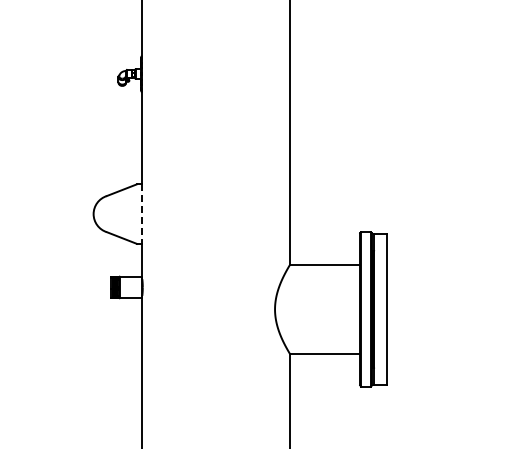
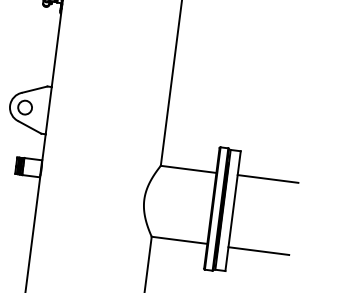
circle: (112, 213) -> (25, 107), added
line: (142, 214) -> (48, 110), dashed -> solid
line: (424, 263) -> (267, 178), added
line: (424, 354) -> (258, 250), added

